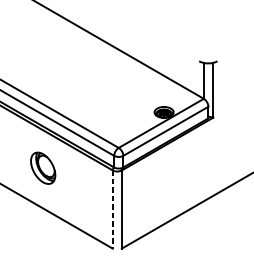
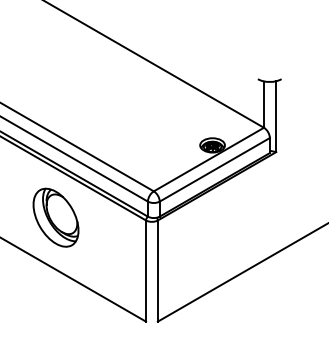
part: (42, 168) -> (55, 217), size x1.43
line: (113, 209) -> (146, 271), dashed -> solid

